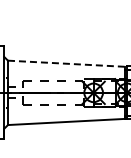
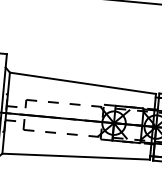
line: (66, 63) -> (83, 83), dashed -> solid

